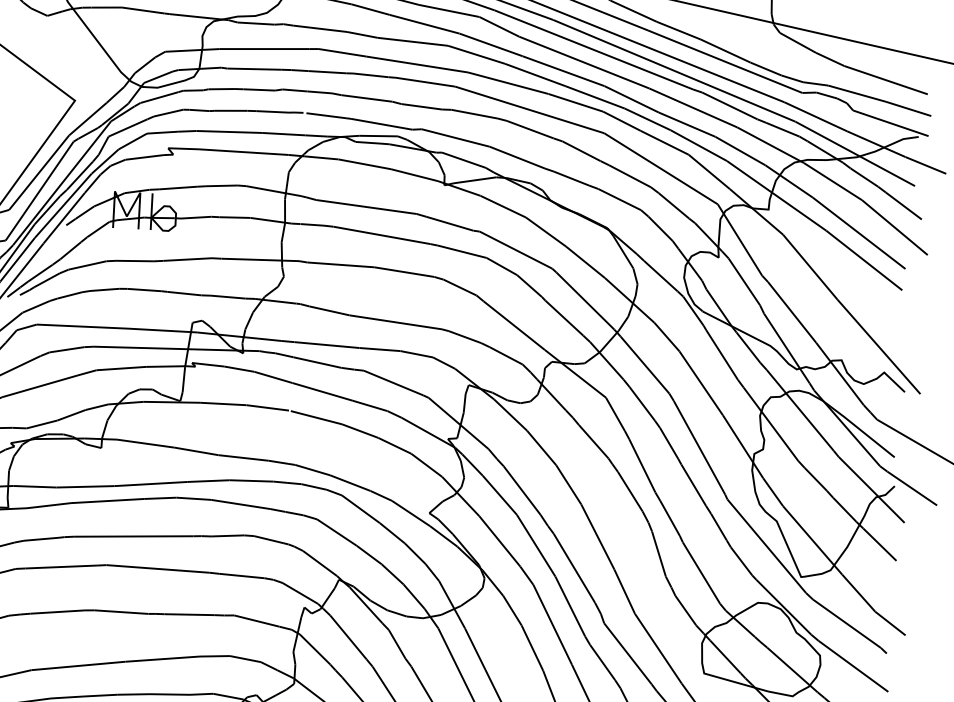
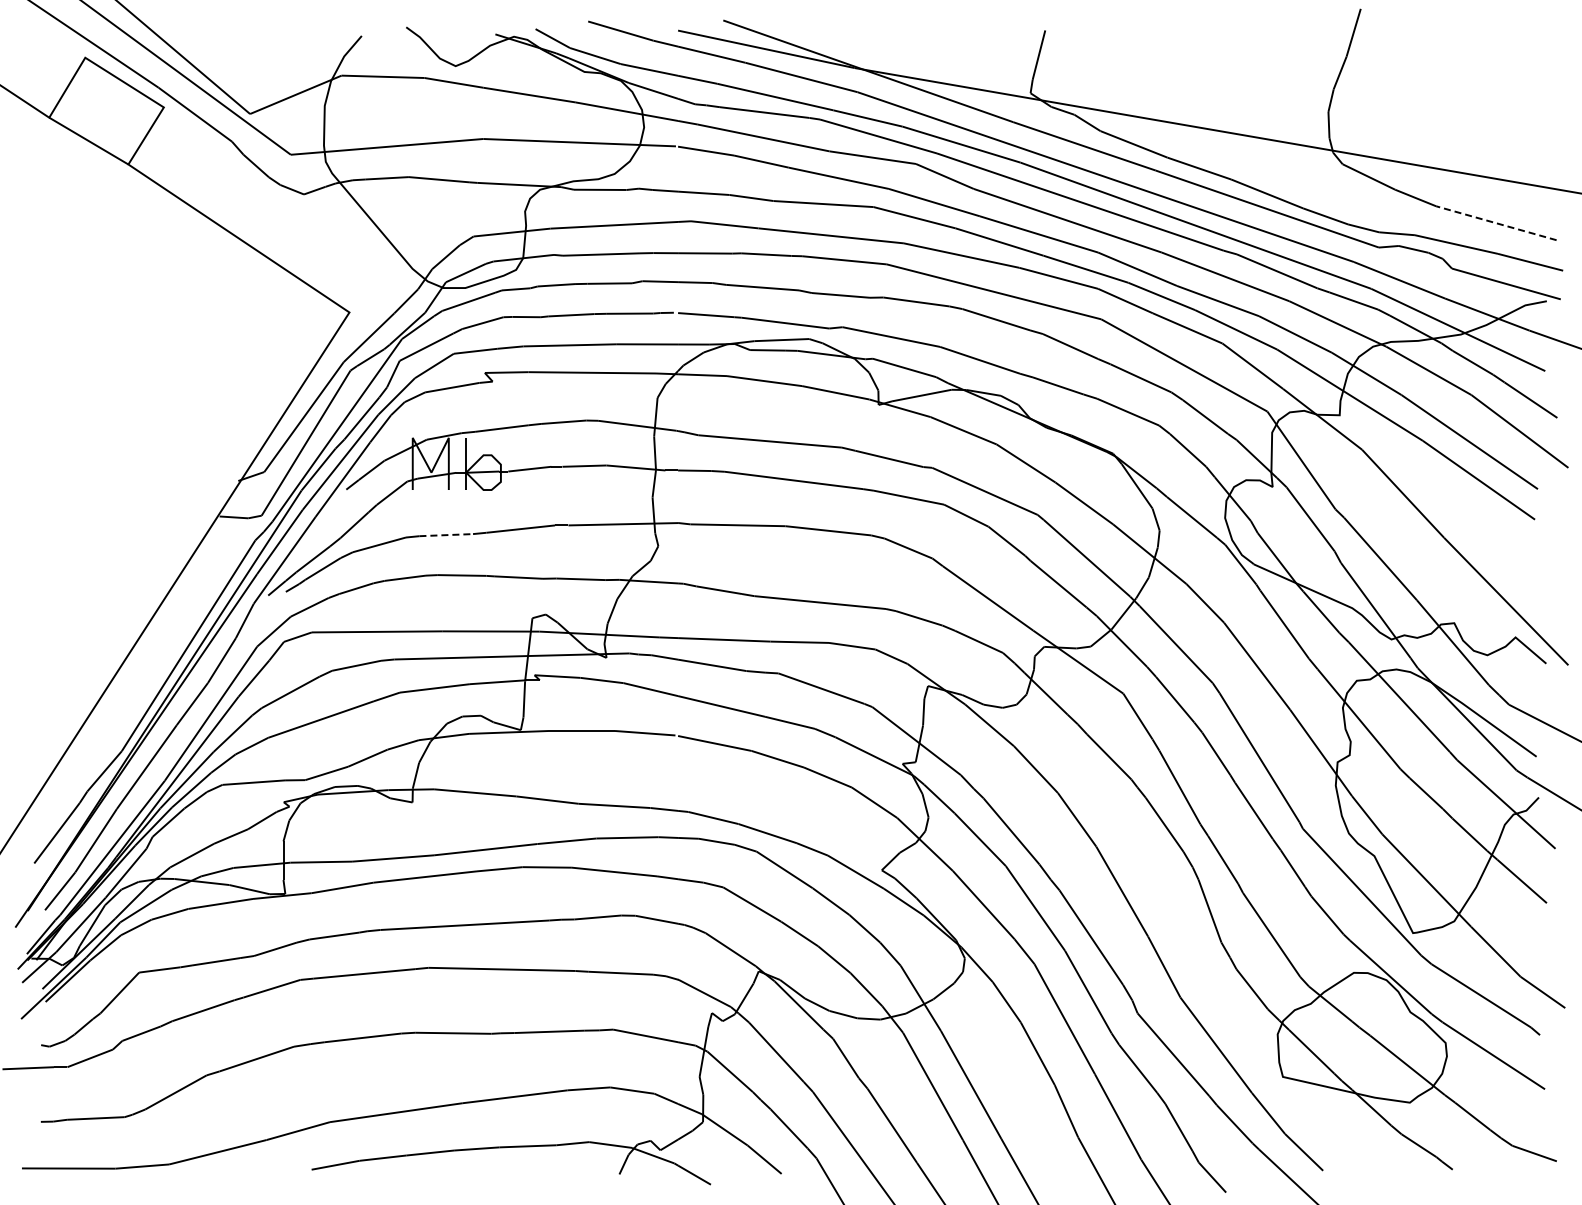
line: (886, 80) -> (1496, 223), solid -> dashed
line: (135, 261) -> (446, 535), solid -> dashed

